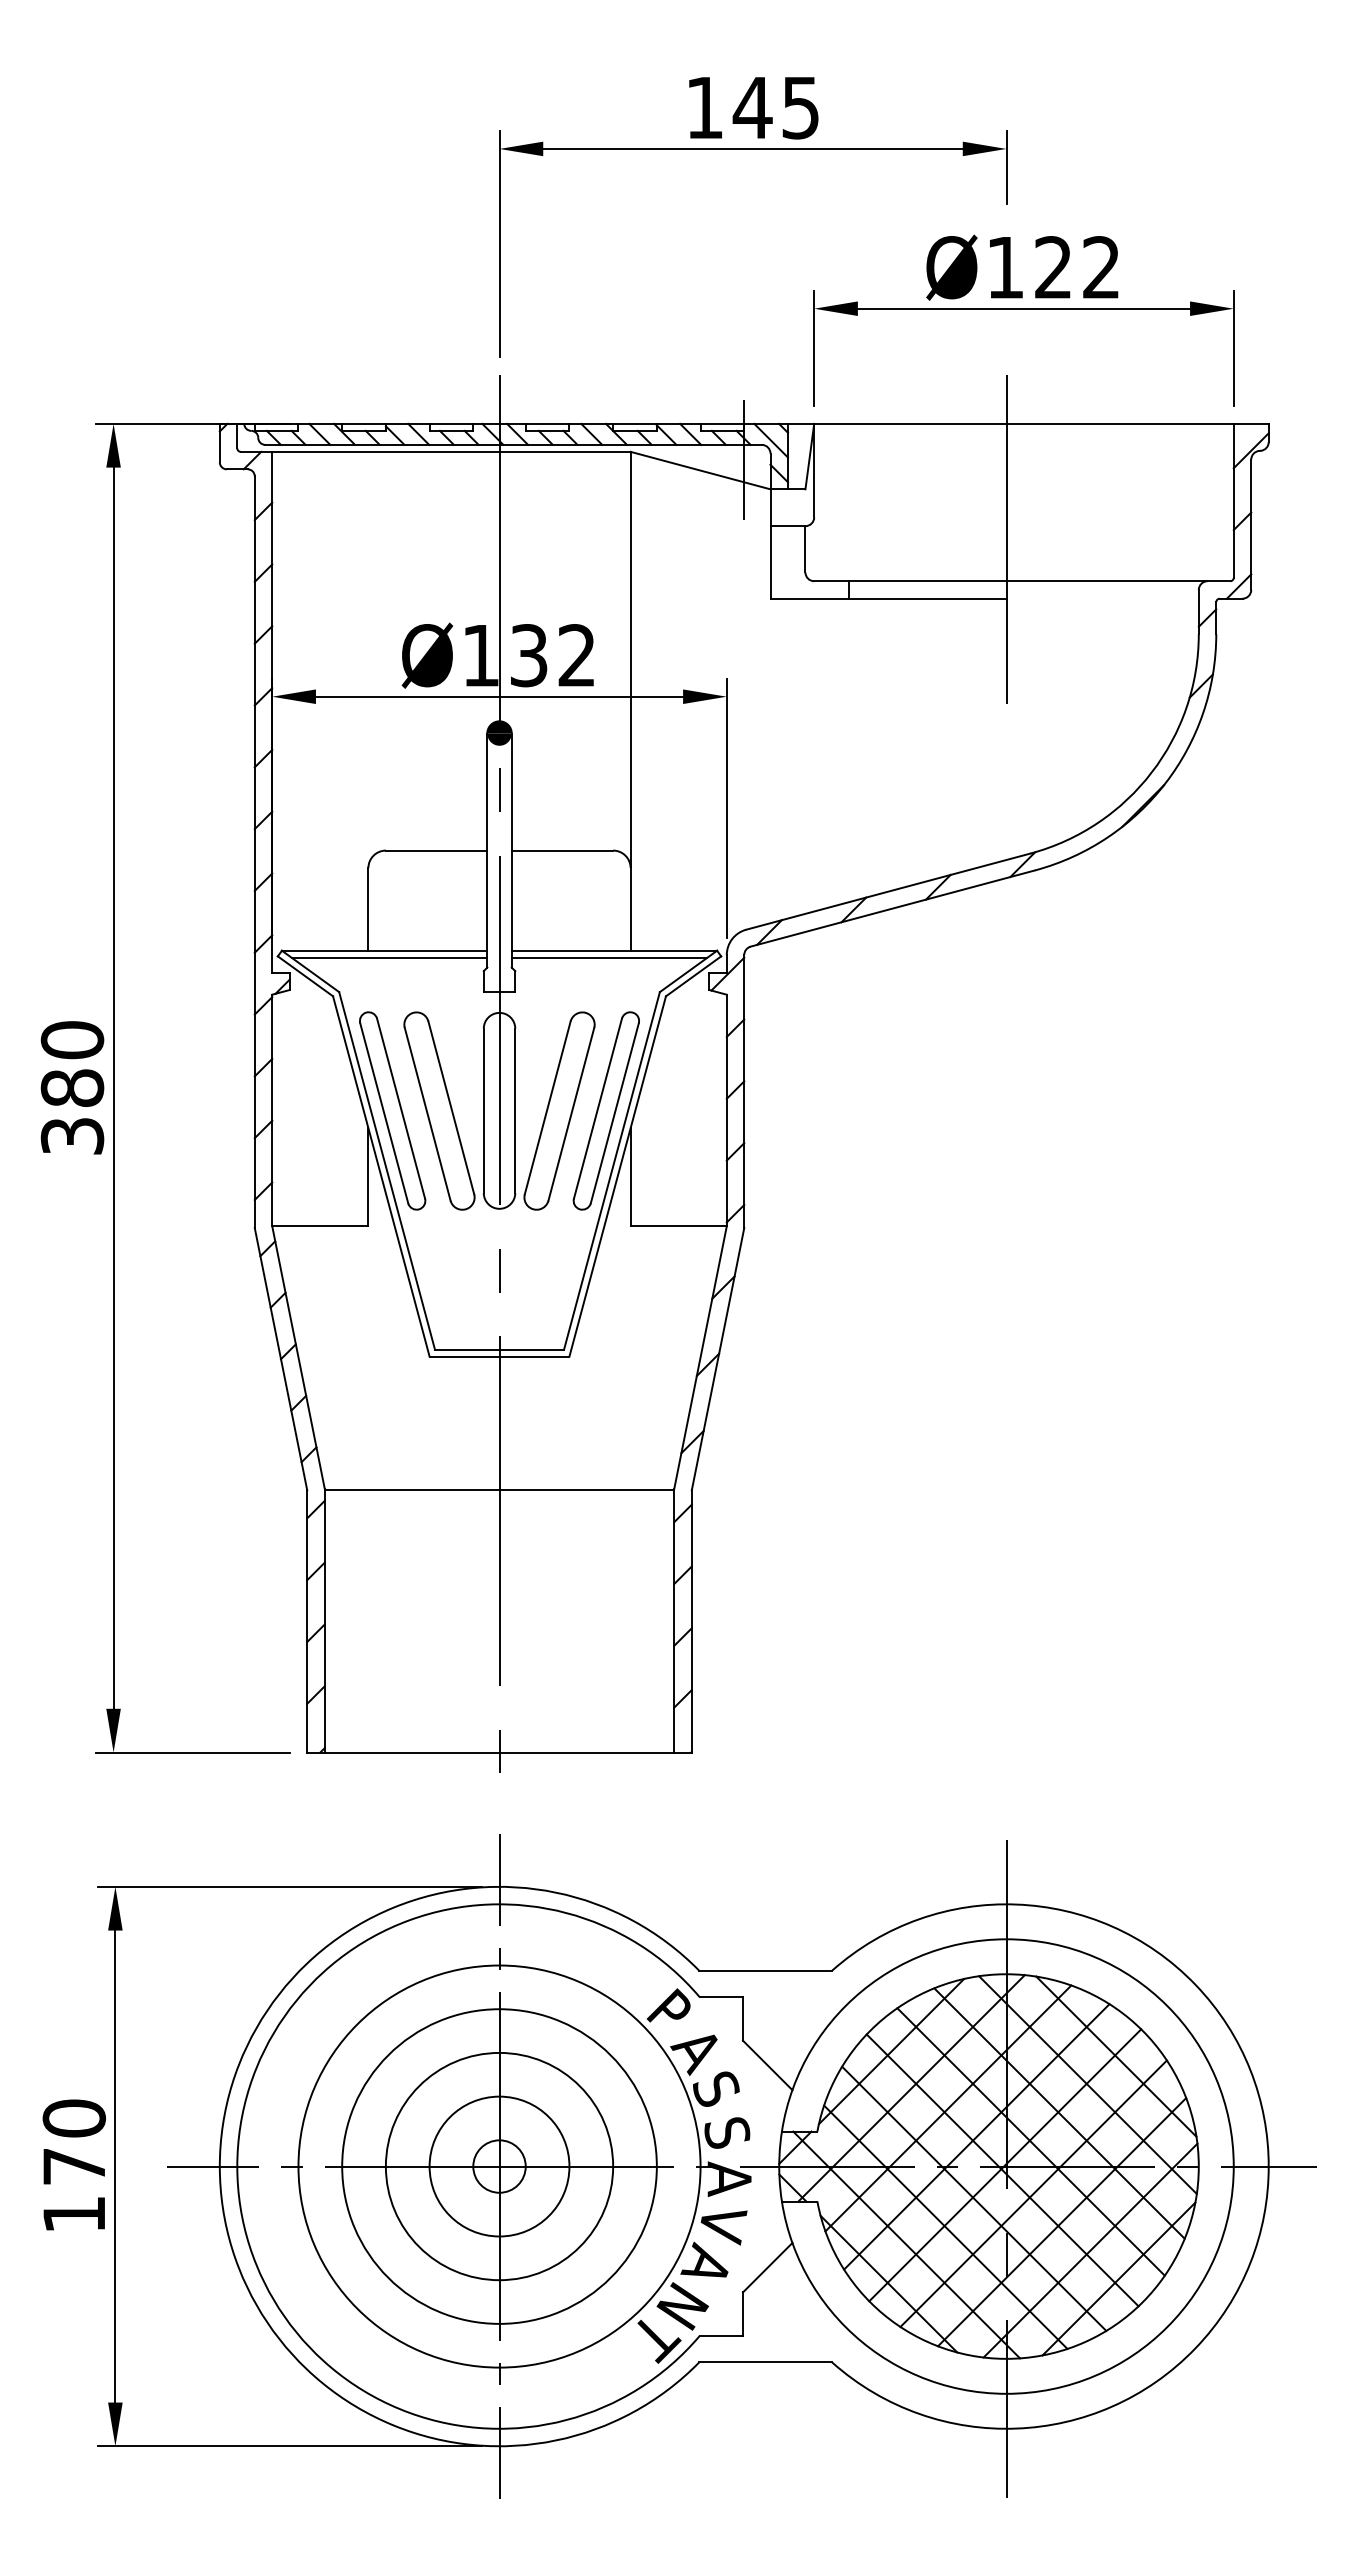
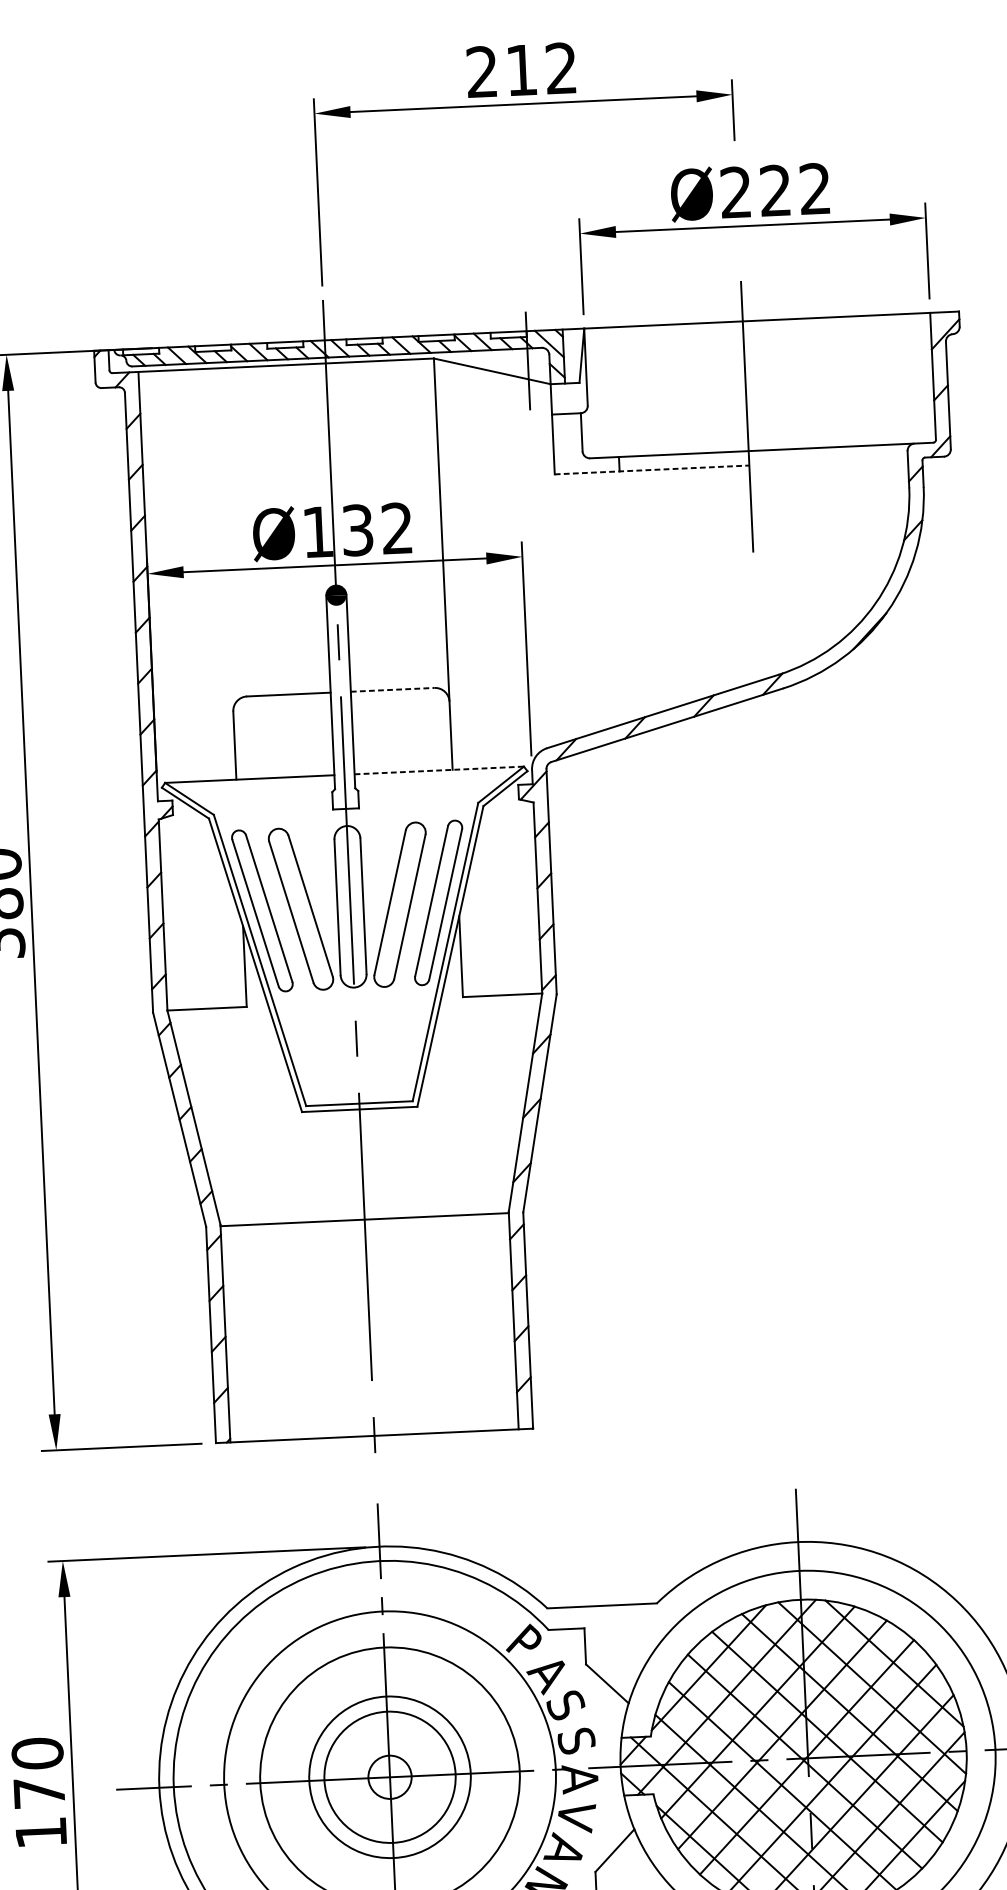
text: (752, 107) -> (521, 70), 145 -> 212
text: (1004, 267) -> (735, 192), Ø122 -> Ø222
line: (889, 598) -> (652, 469), solid -> dashed
line: (562, 850) -> (392, 689), solid -> dashed
line: (614, 950) -> (439, 770), solid -> dashed
line: (389, 957) -> (254, 784), removed
line: (609, 957) -> (435, 776), removed
circle: (499, 2166) -> (390, 1777), size x0.7
circle: (499, 2166) -> (390, 1777), size x1.4

